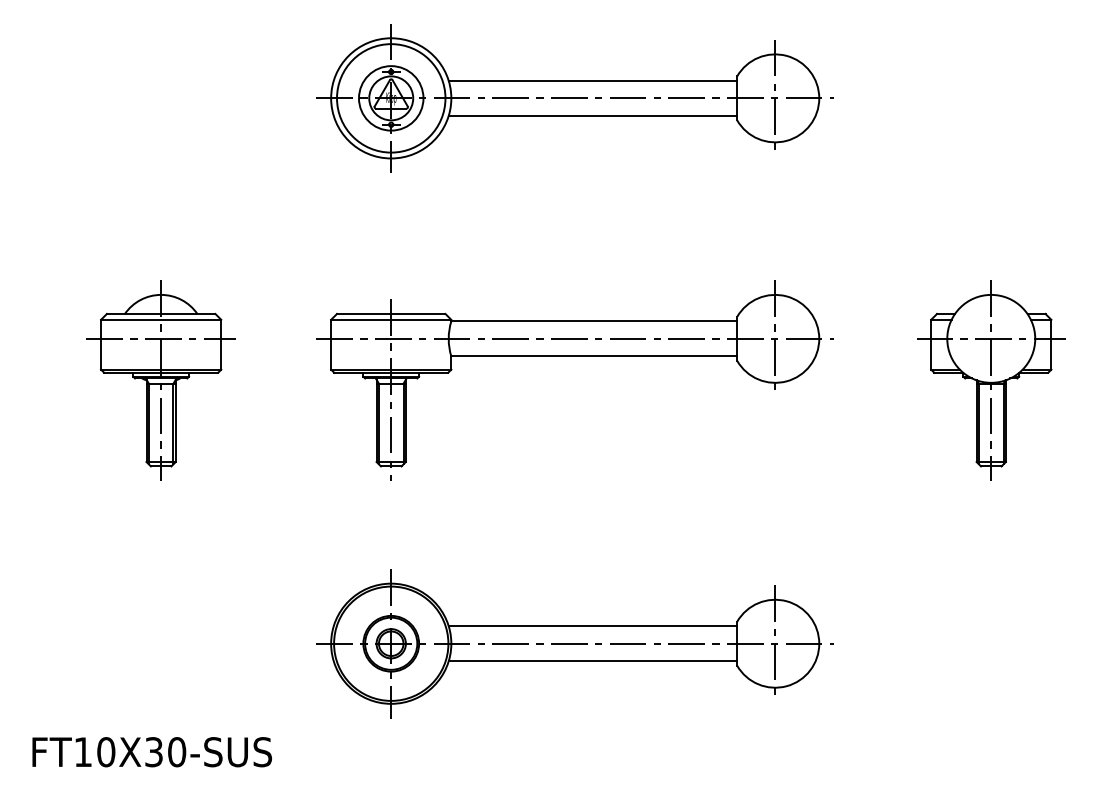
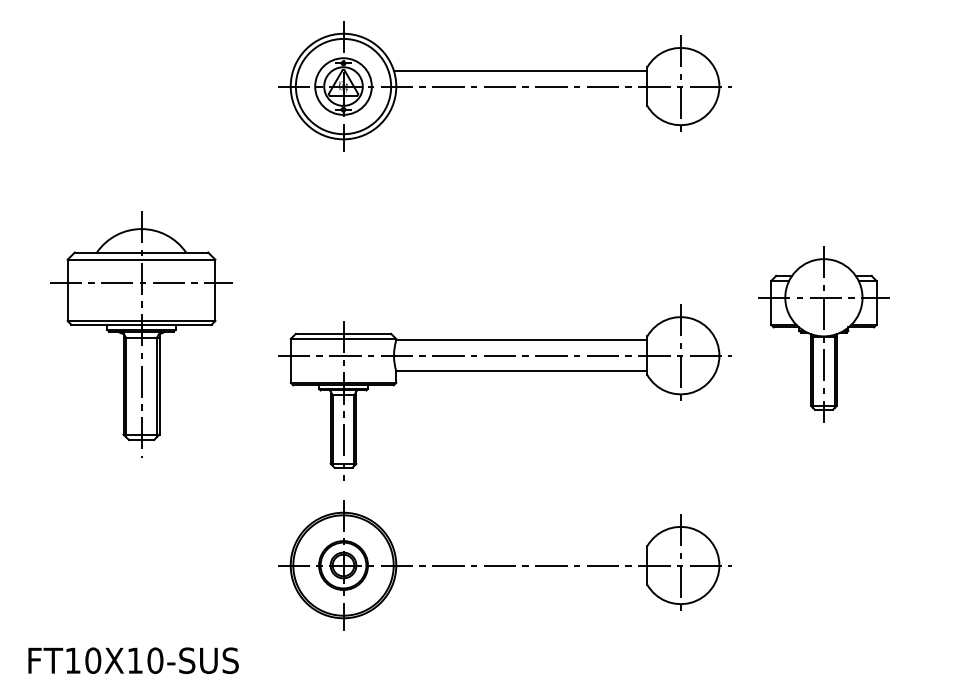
line: (592, 115) -> (520, 101), removed
part: (574, 356) -> (504, 371), moved
part: (160, 380) -> (140, 334), size x1.4
part: (991, 380) -> (824, 334), moved
line: (592, 626) -> (520, 550), removed
line: (592, 661) -> (520, 581), removed
text: (153, 752) -> (134, 661), FT10X30-SUS -> FT10X10-SUS

